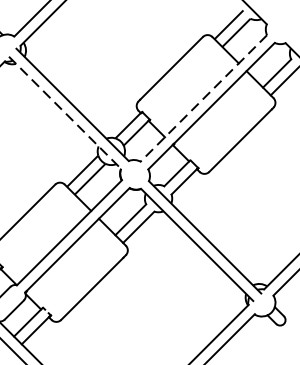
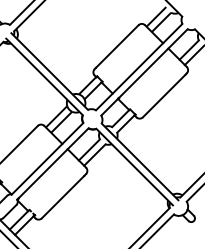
line: (202, 98) -> (138, 67), dashed -> solid
line: (64, 113) -> (44, 77), dashed -> solid

